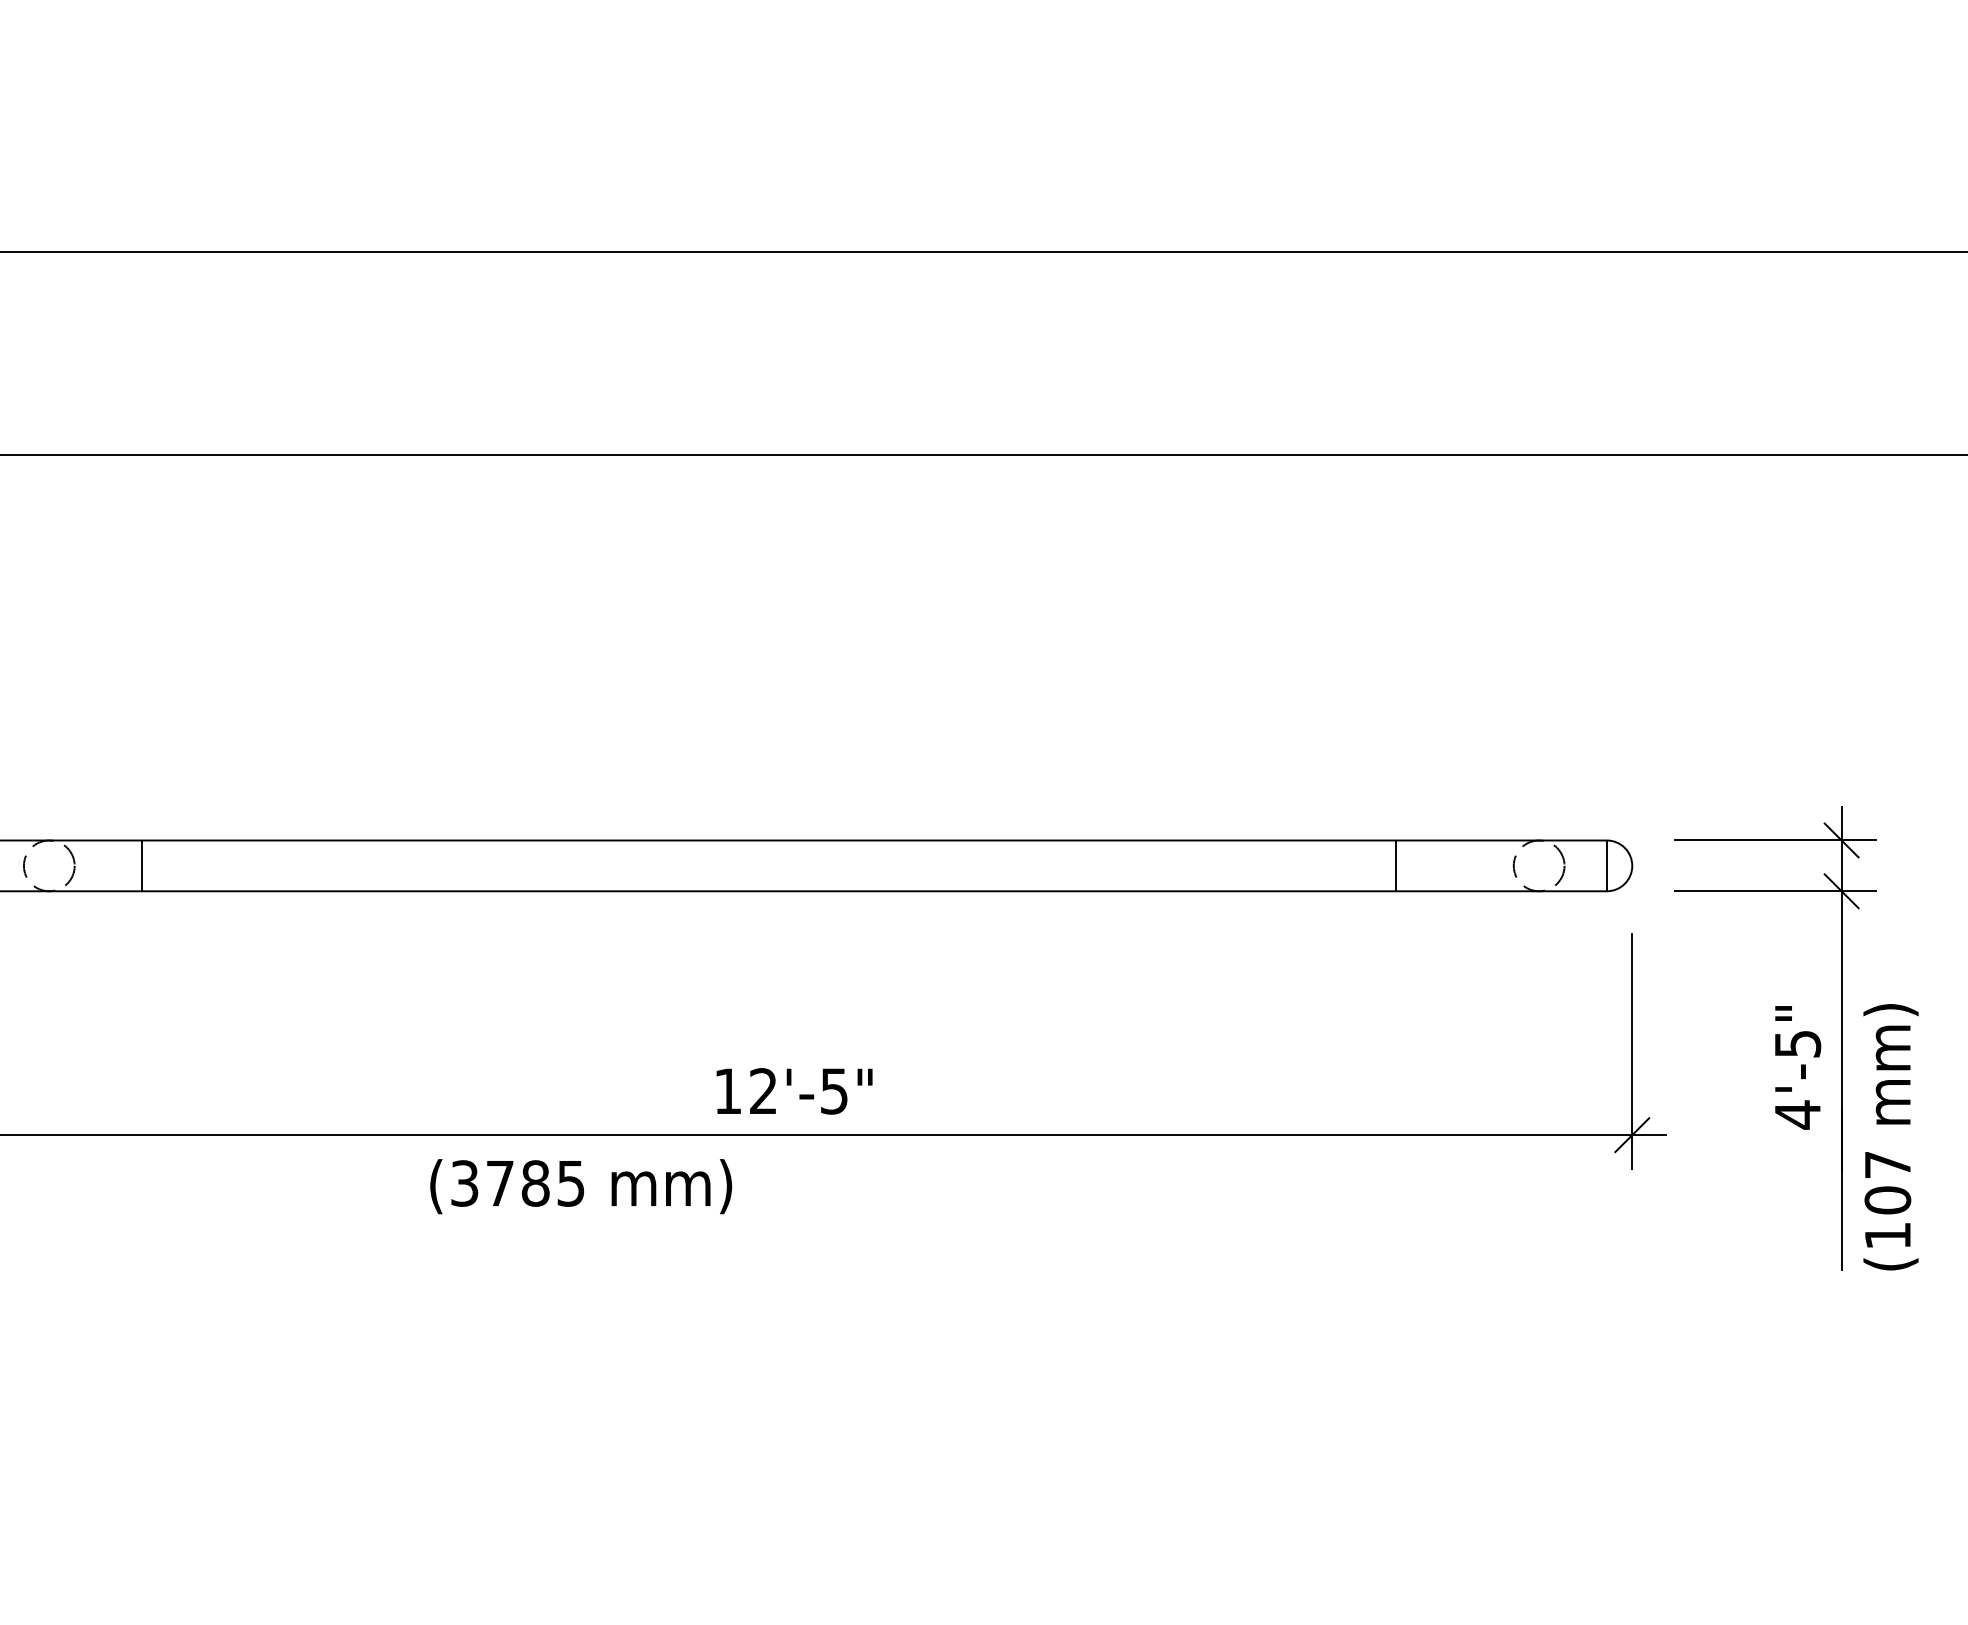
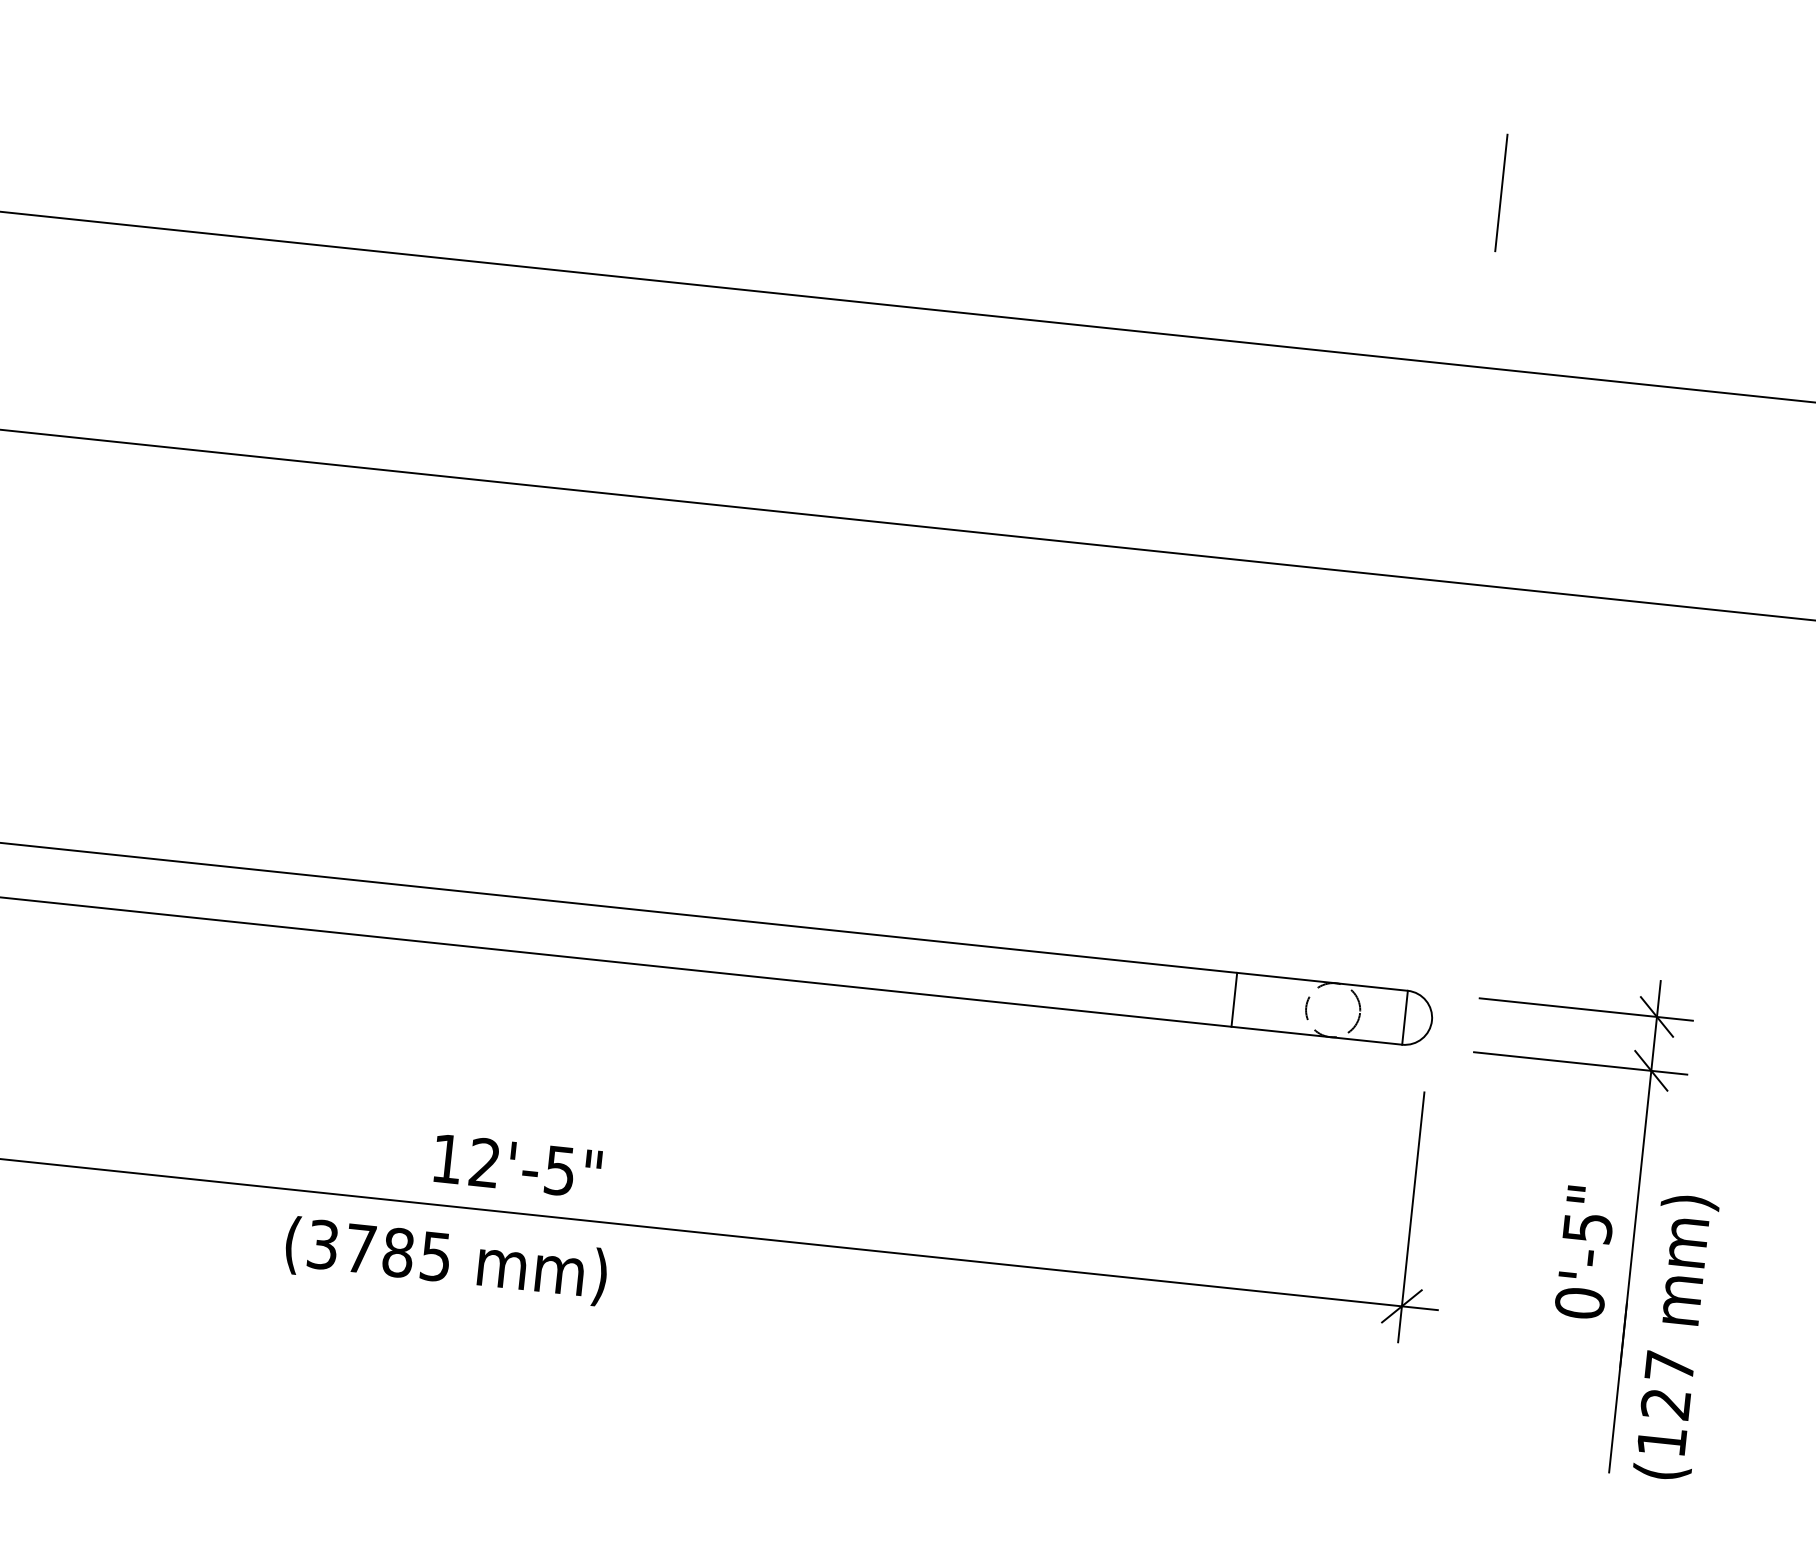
line: (1615, 87) -> (1500, 192), added
line: (1396, 865) -> (1234, 999), moved
text: (1797, 1114) -> (1579, 1302), 4'-5" -> 0'-5"
text: (581, 1186) -> (446, 1261), moved
text: (1887, 1200) -> (1665, 1404), (107 -> (127

